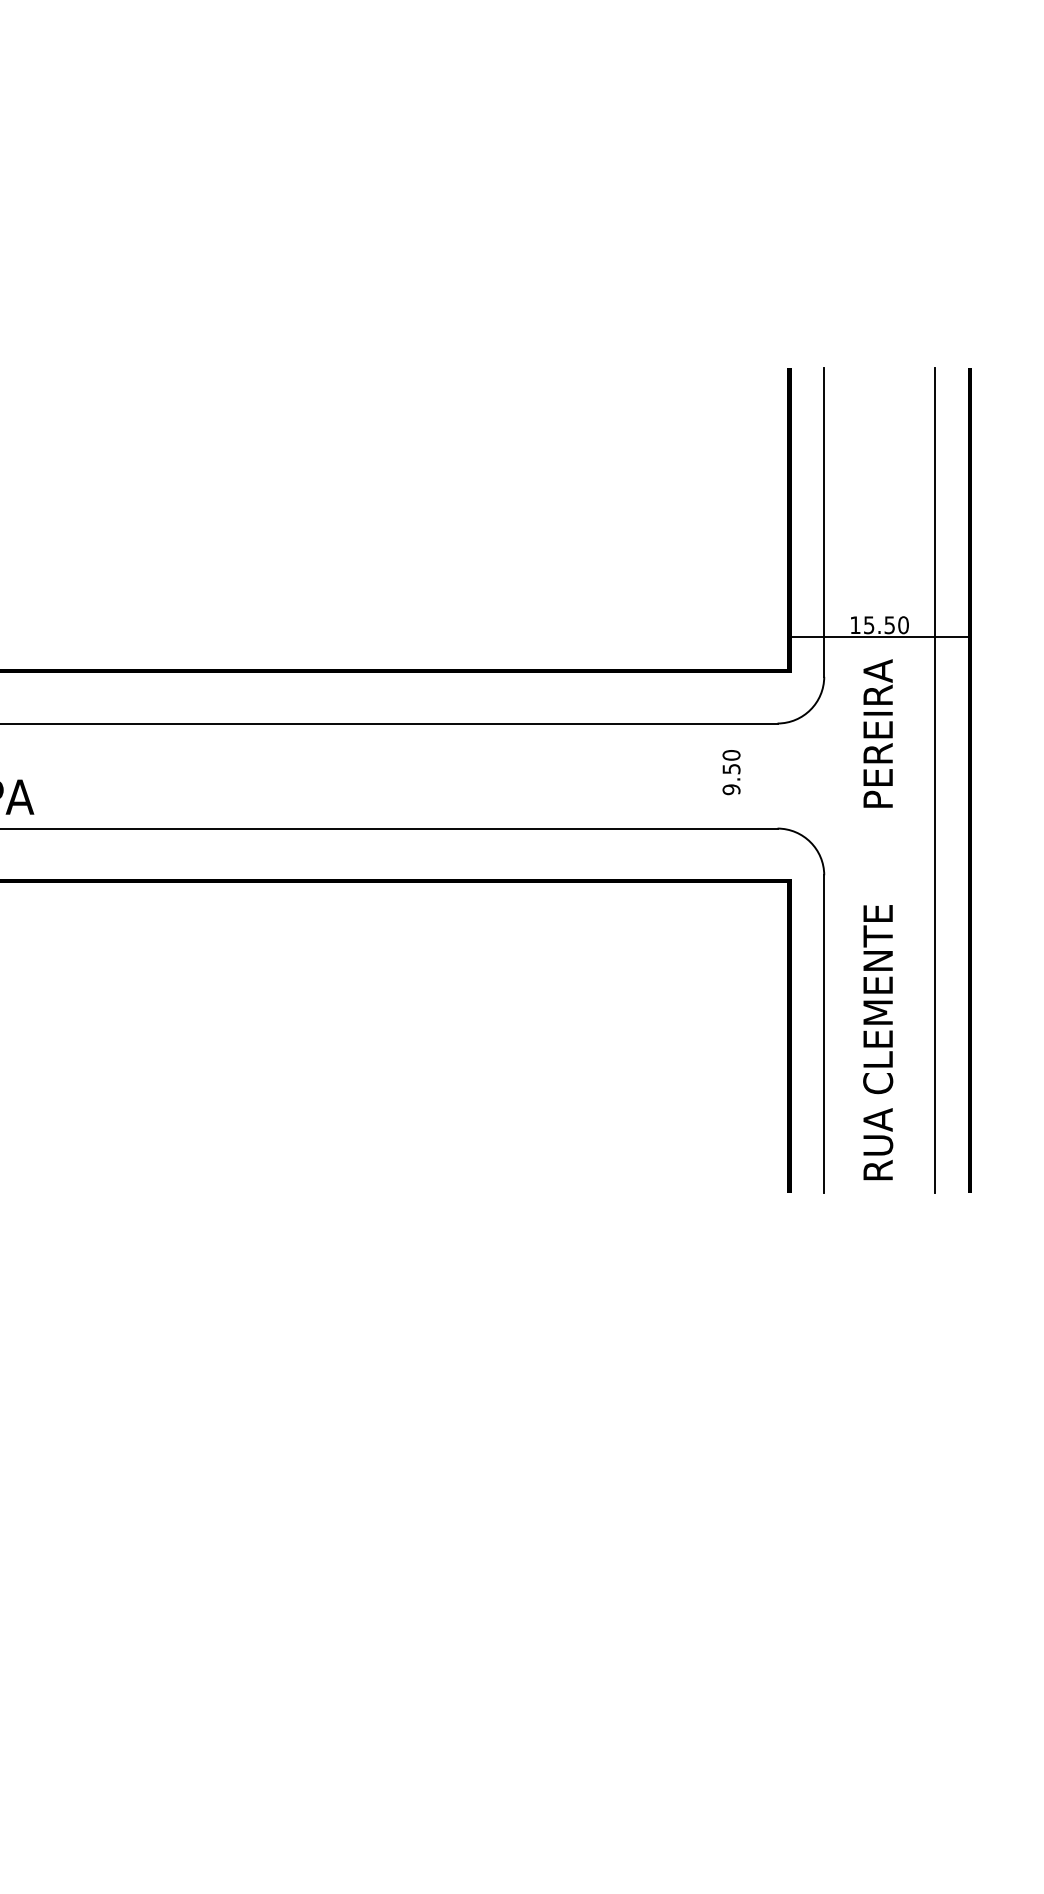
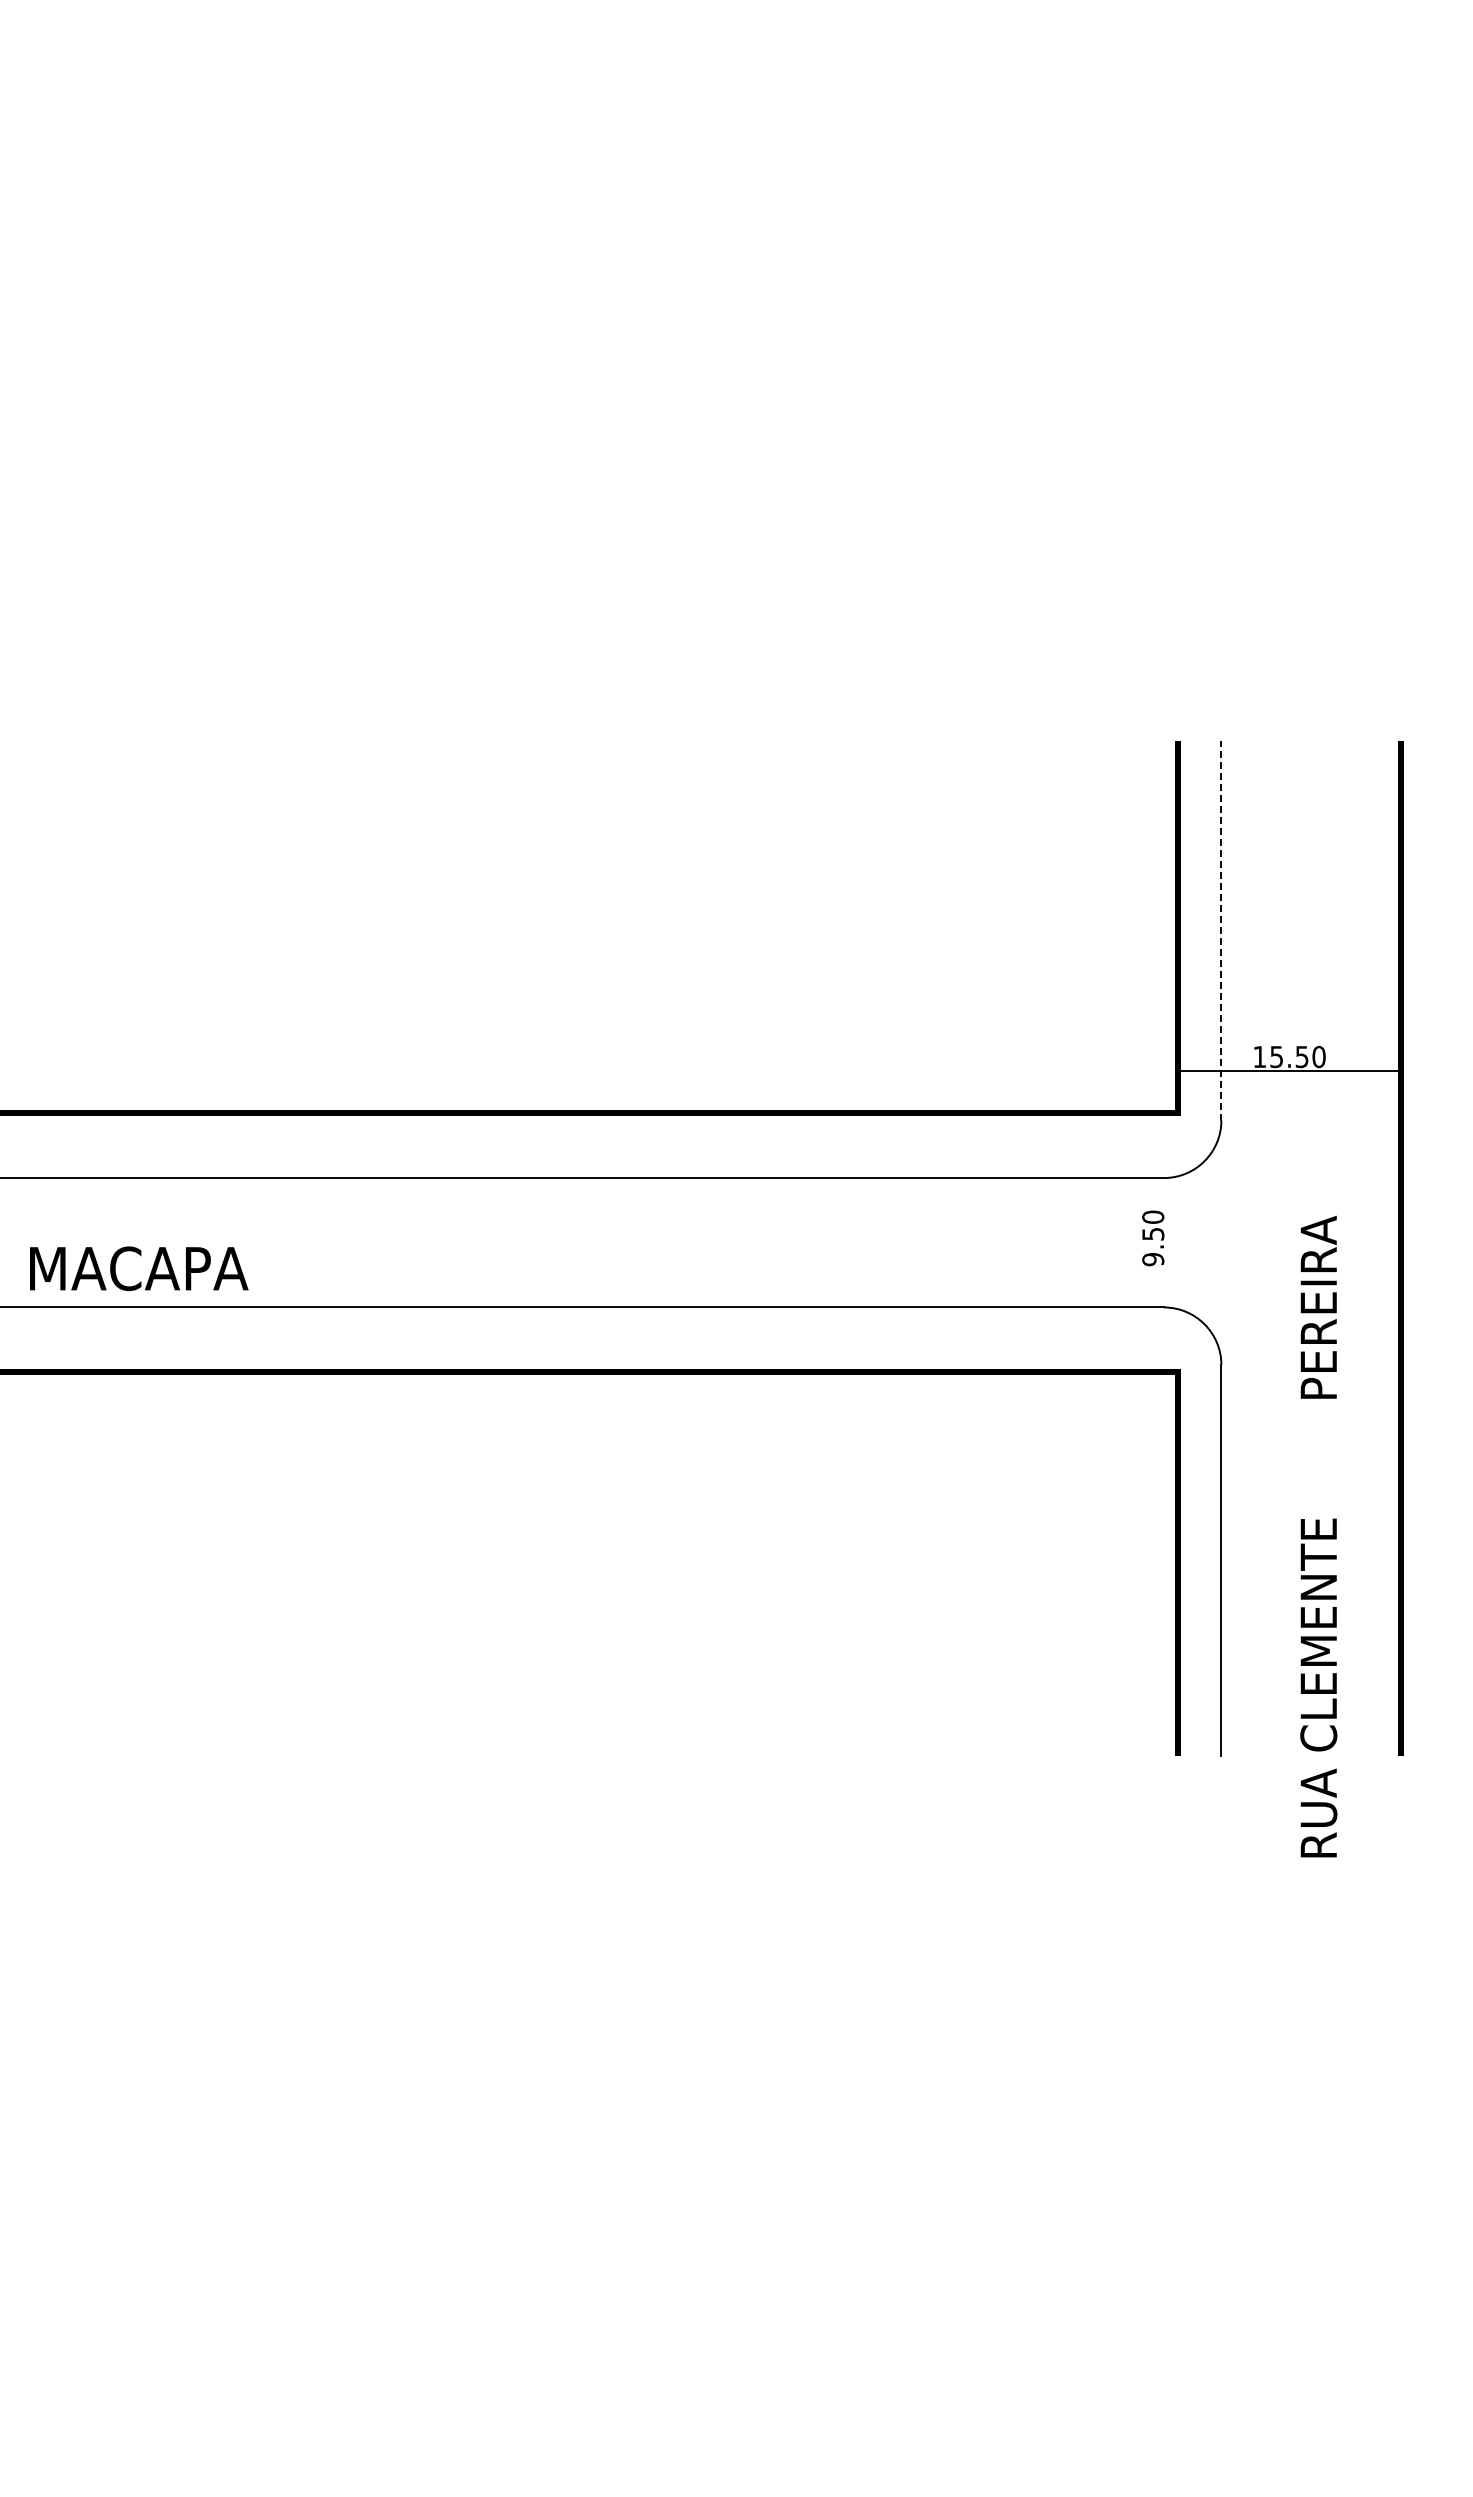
line: (824, 522) -> (1221, 930), solid -> dashed
text: (731, 772) -> (1153, 1238), moved
line: (934, 780) -> (1357, 1248), removed
text: (877, 919) -> (1318, 1536), moved

